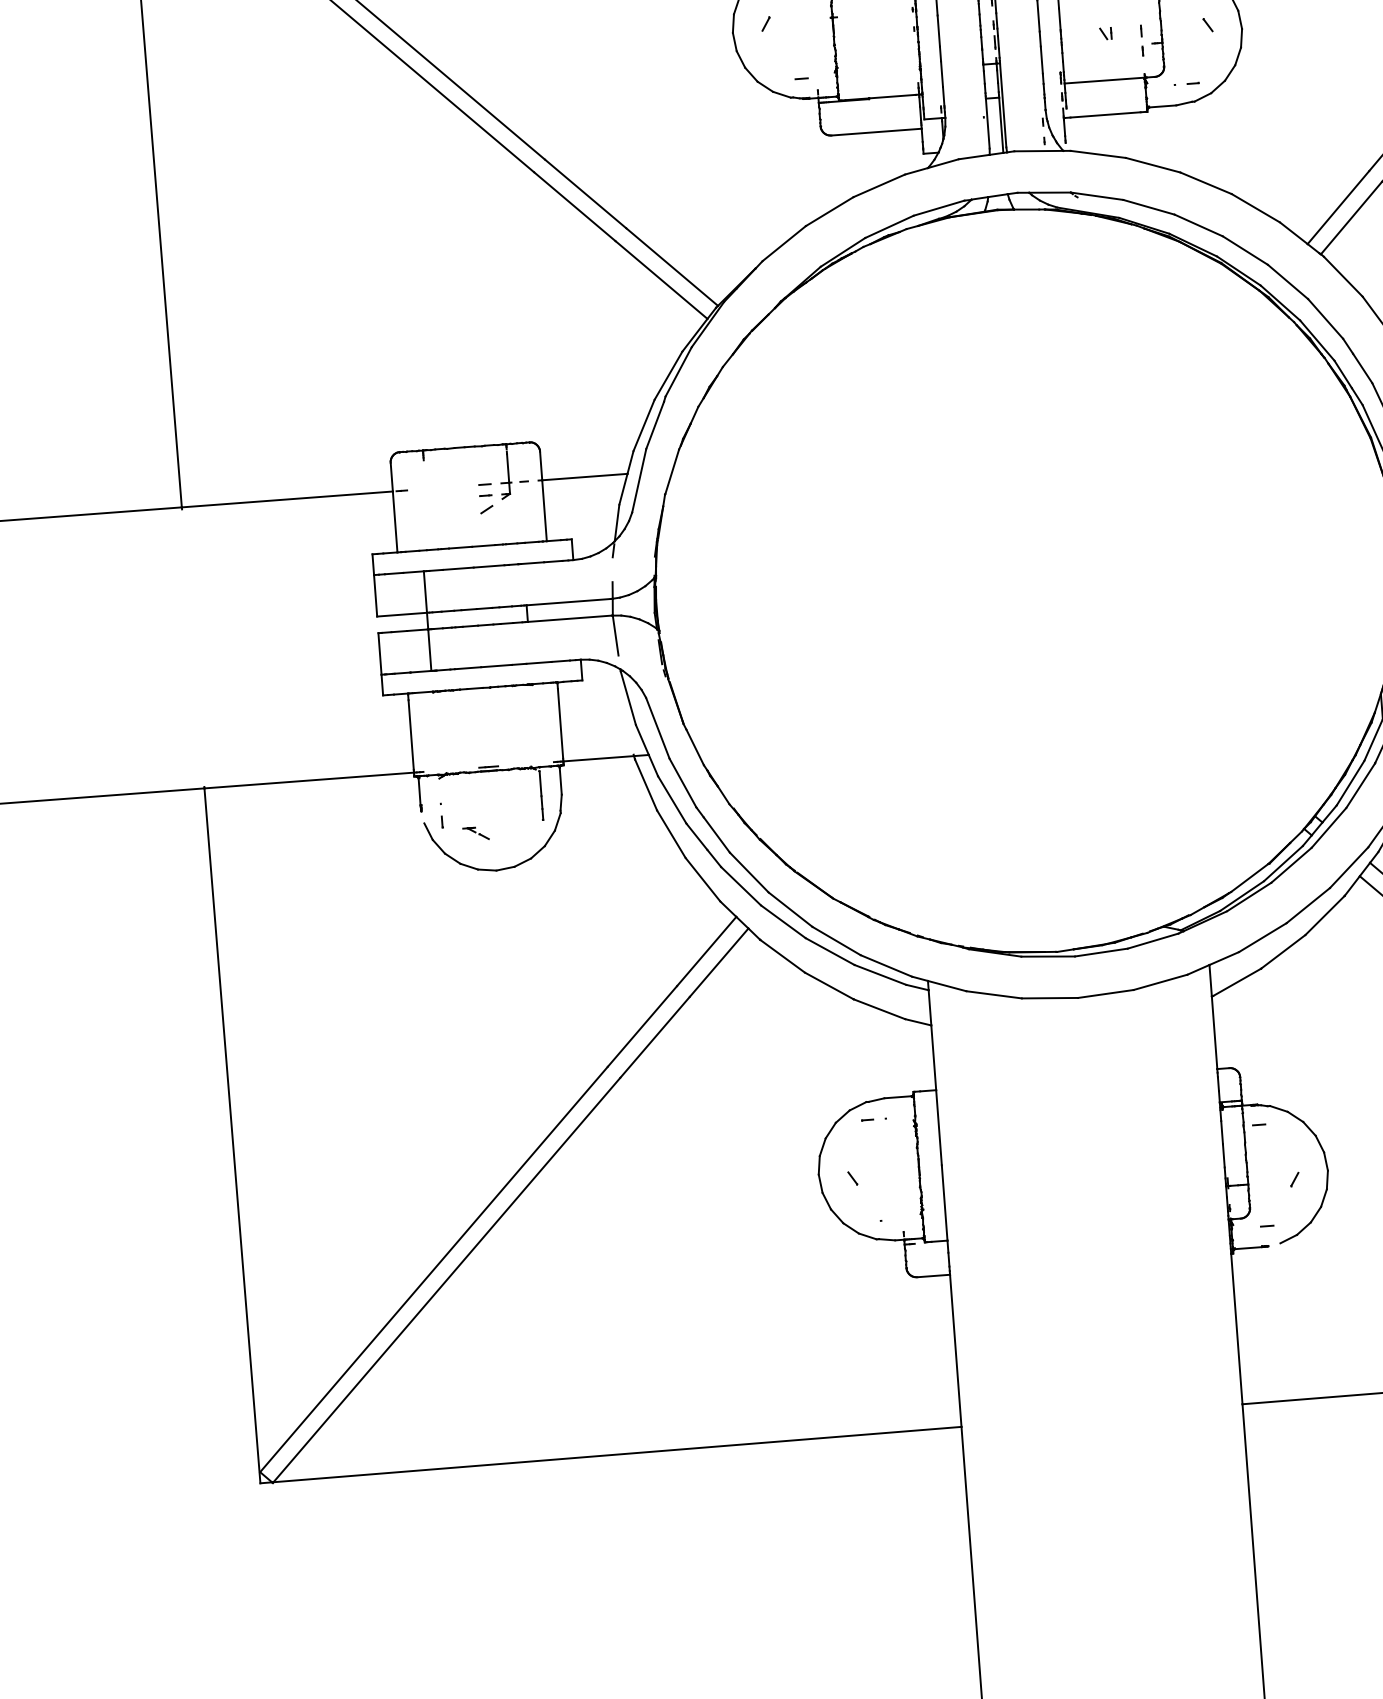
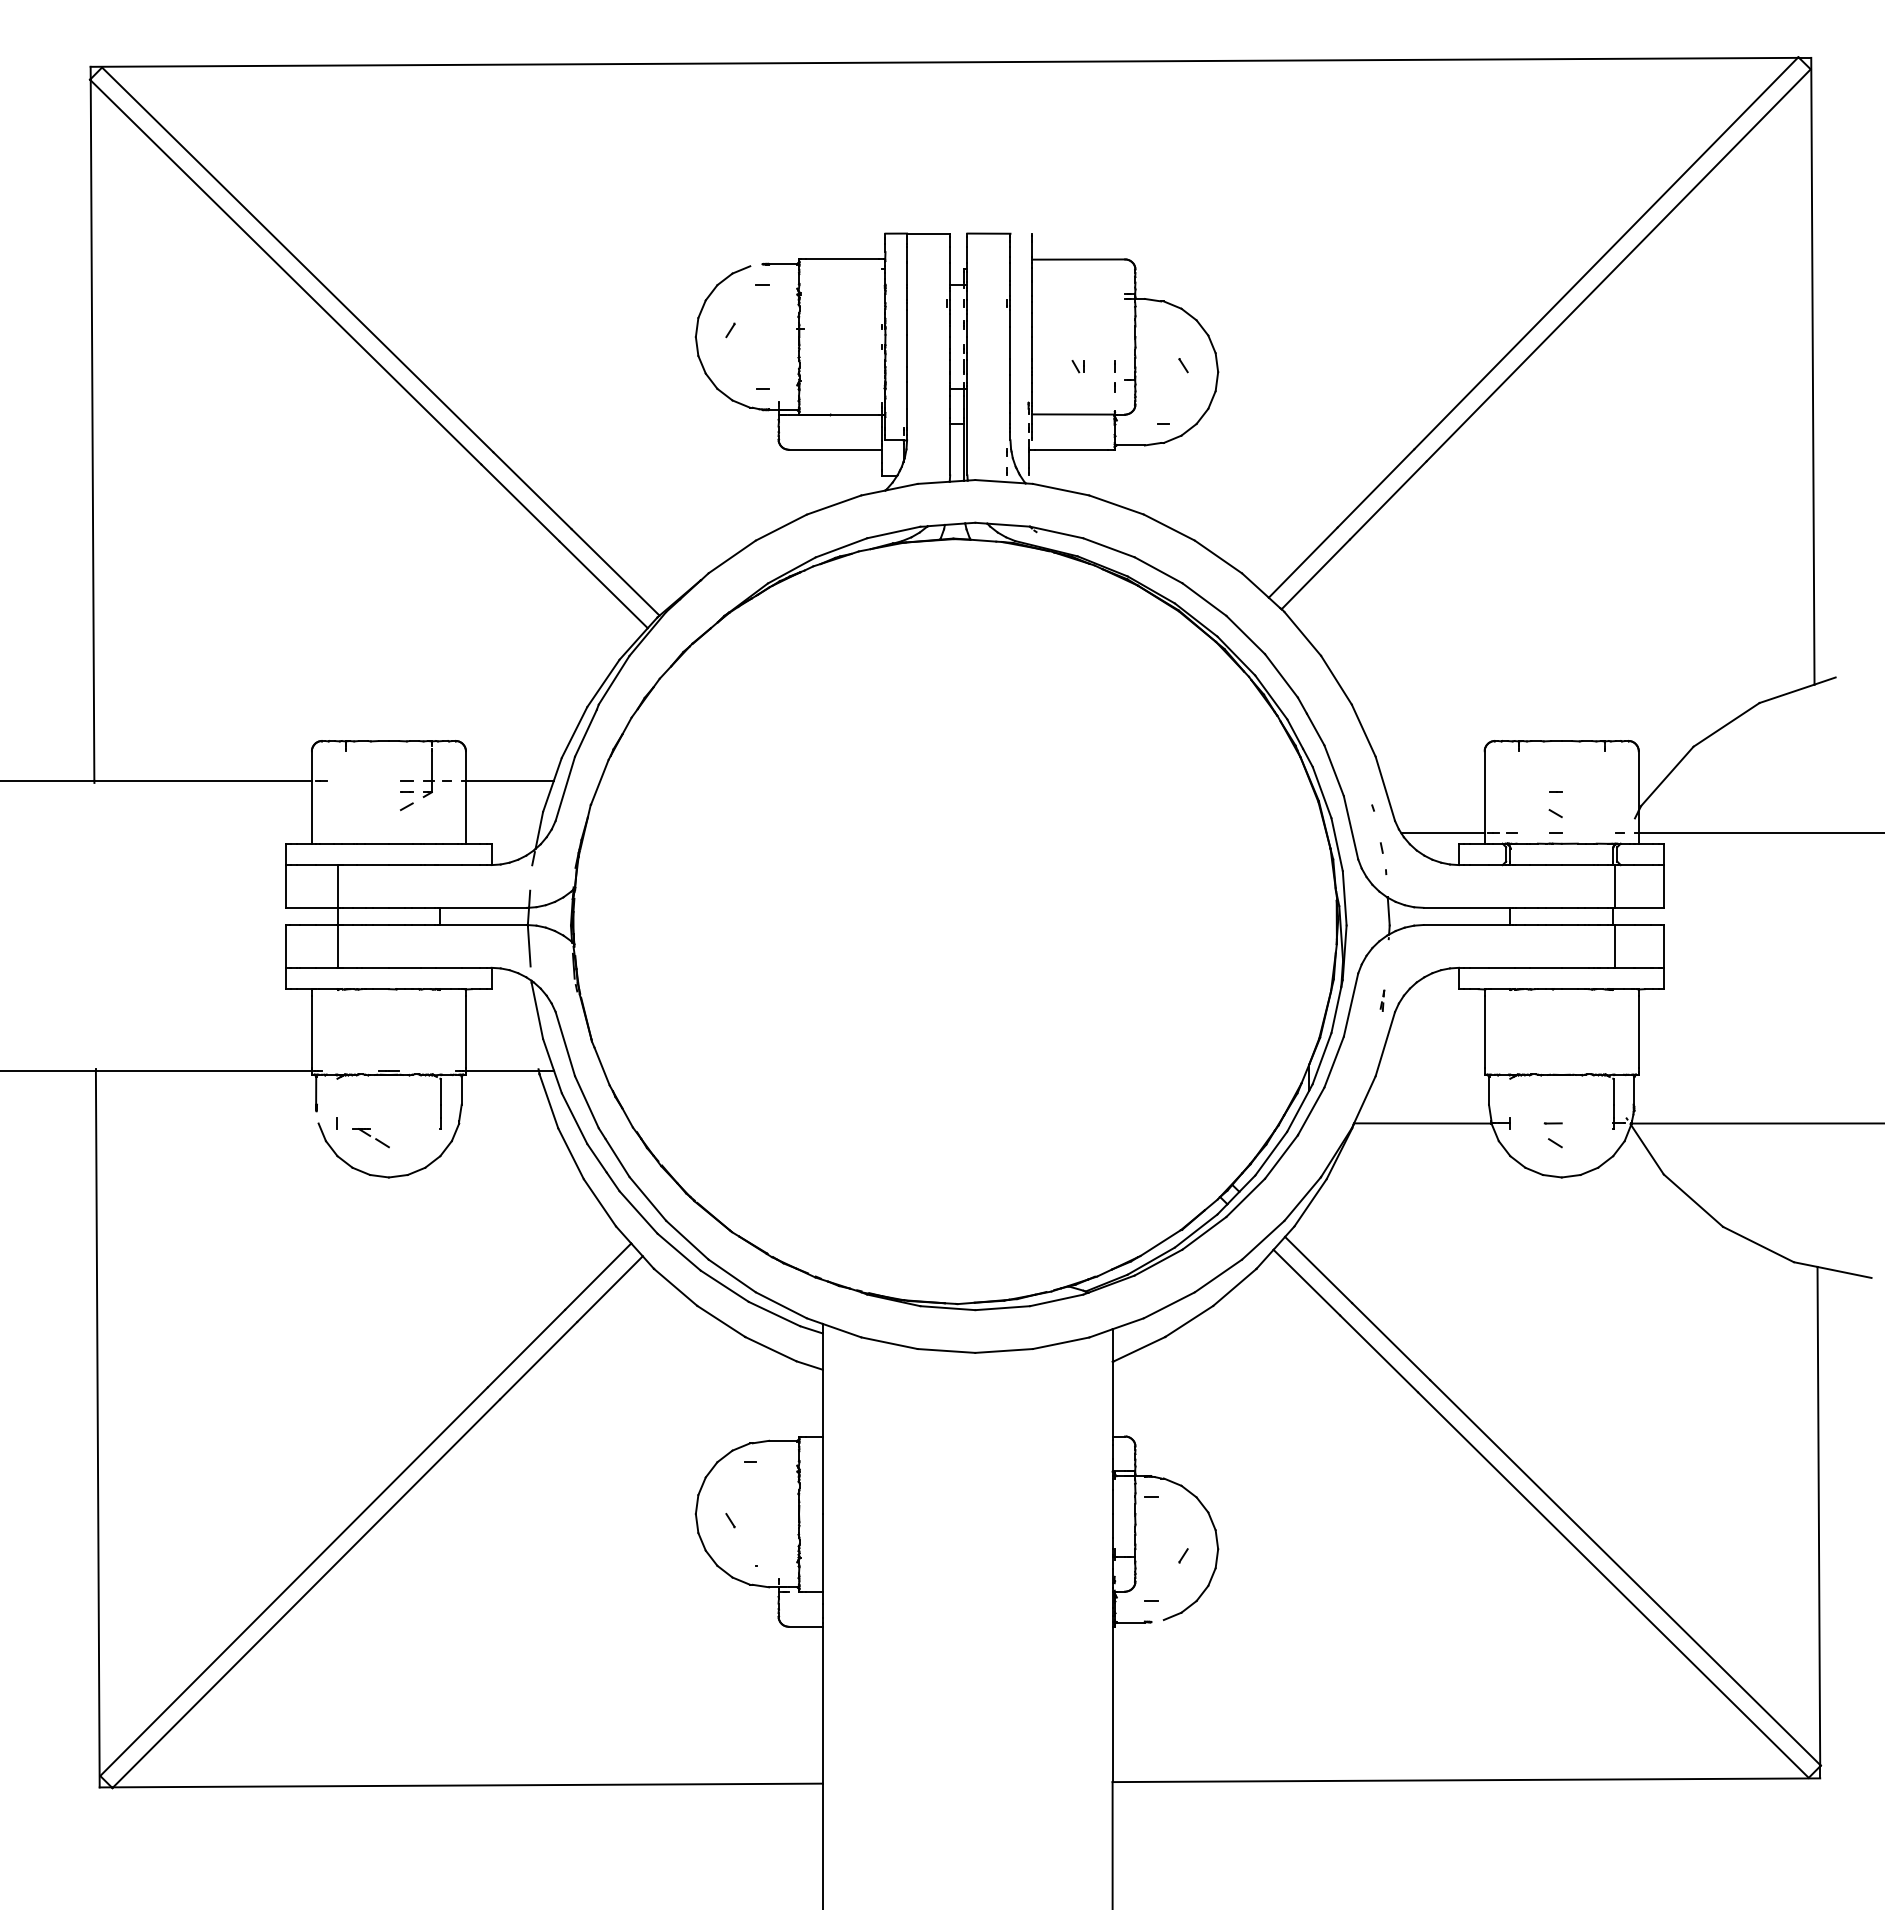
part: (475, 834) -> (370, 1138), size x1.43

